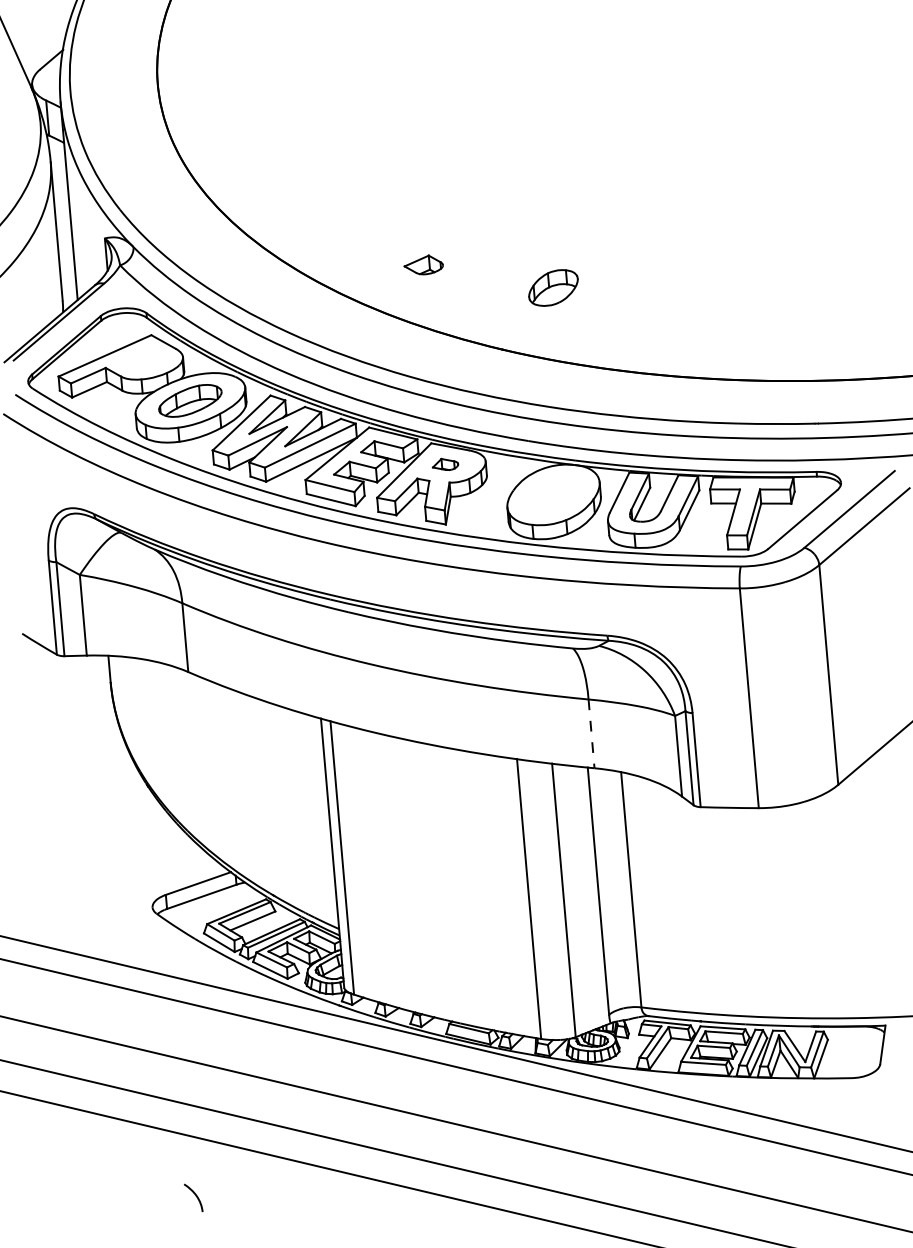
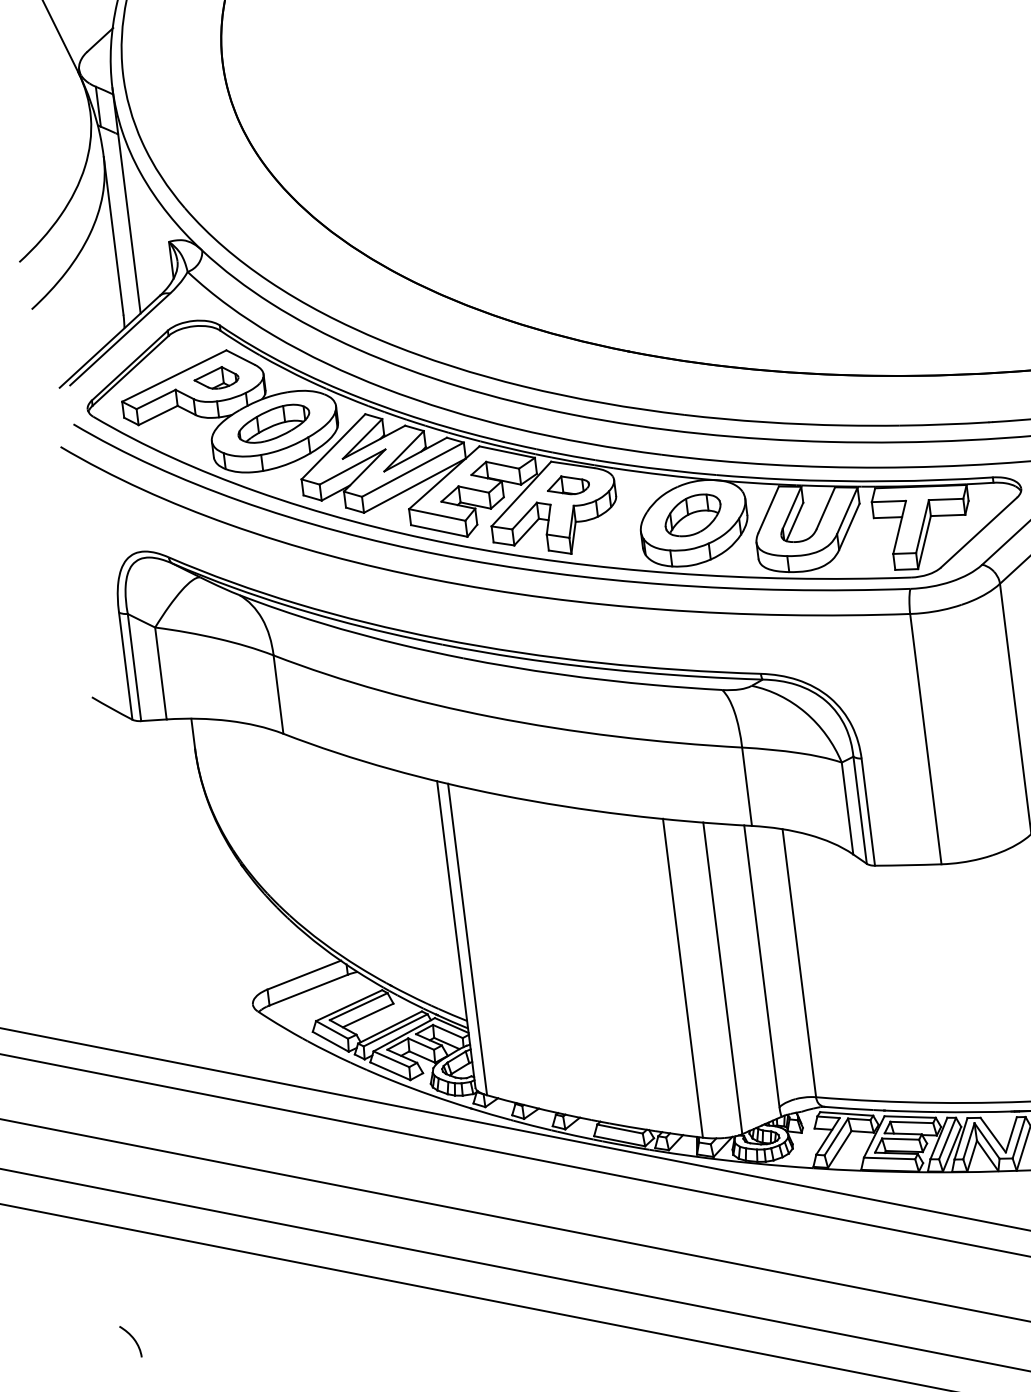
part: (423, 264) -> (216, 377), moved
part: (553, 287) -> (693, 514), moved
part: (445, 464) -> (568, 485), size x1.43
line: (591, 733) -> (746, 786), dashed -> solid
curve: (195, 1196) -> (132, 1339), moved

